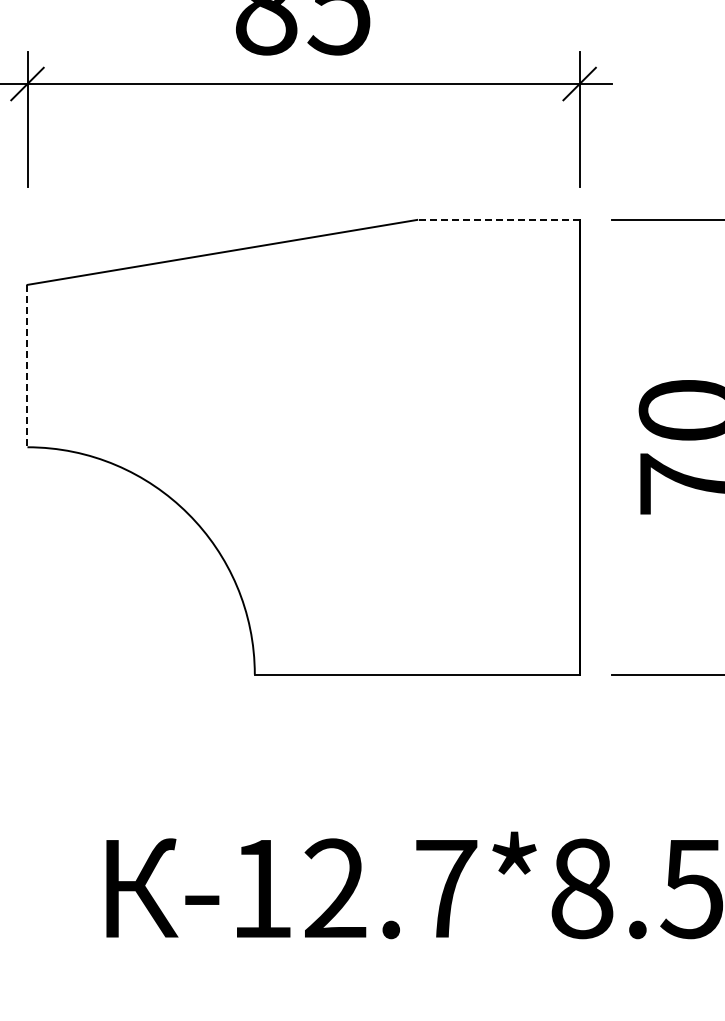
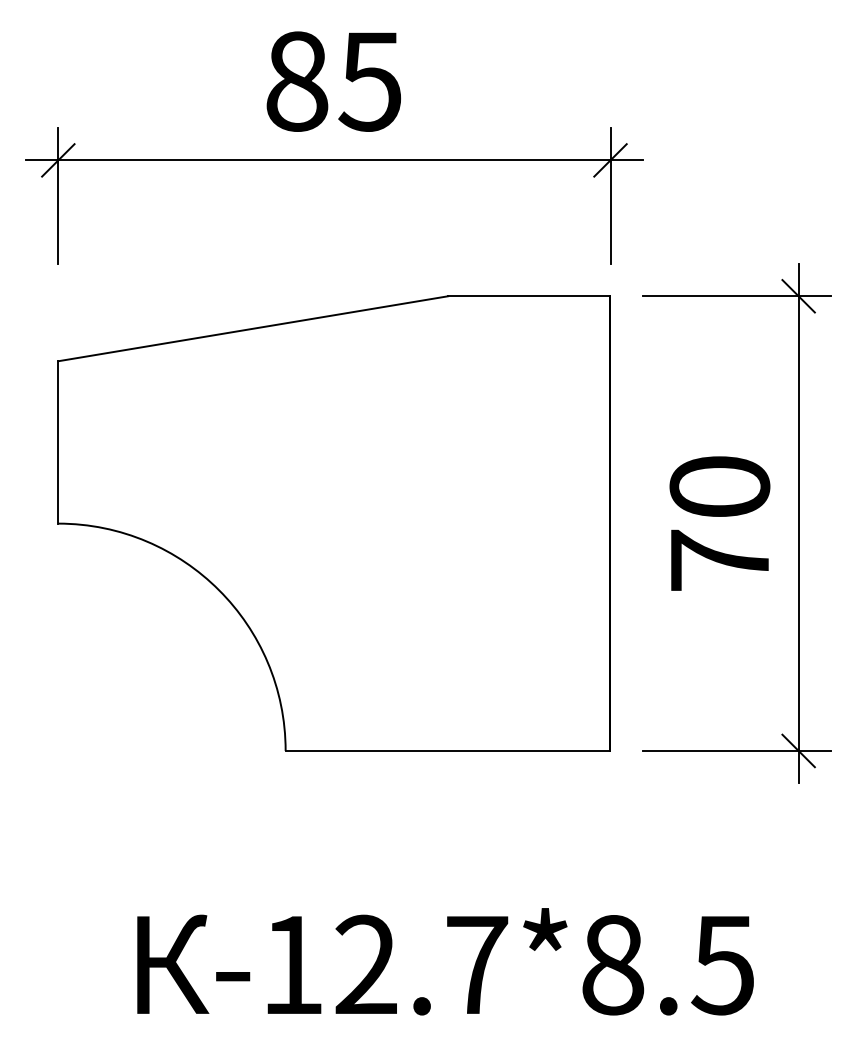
line: (497, 220) -> (528, 296), dashed -> solid
line: (27, 366) -> (58, 442), dashed -> solid

